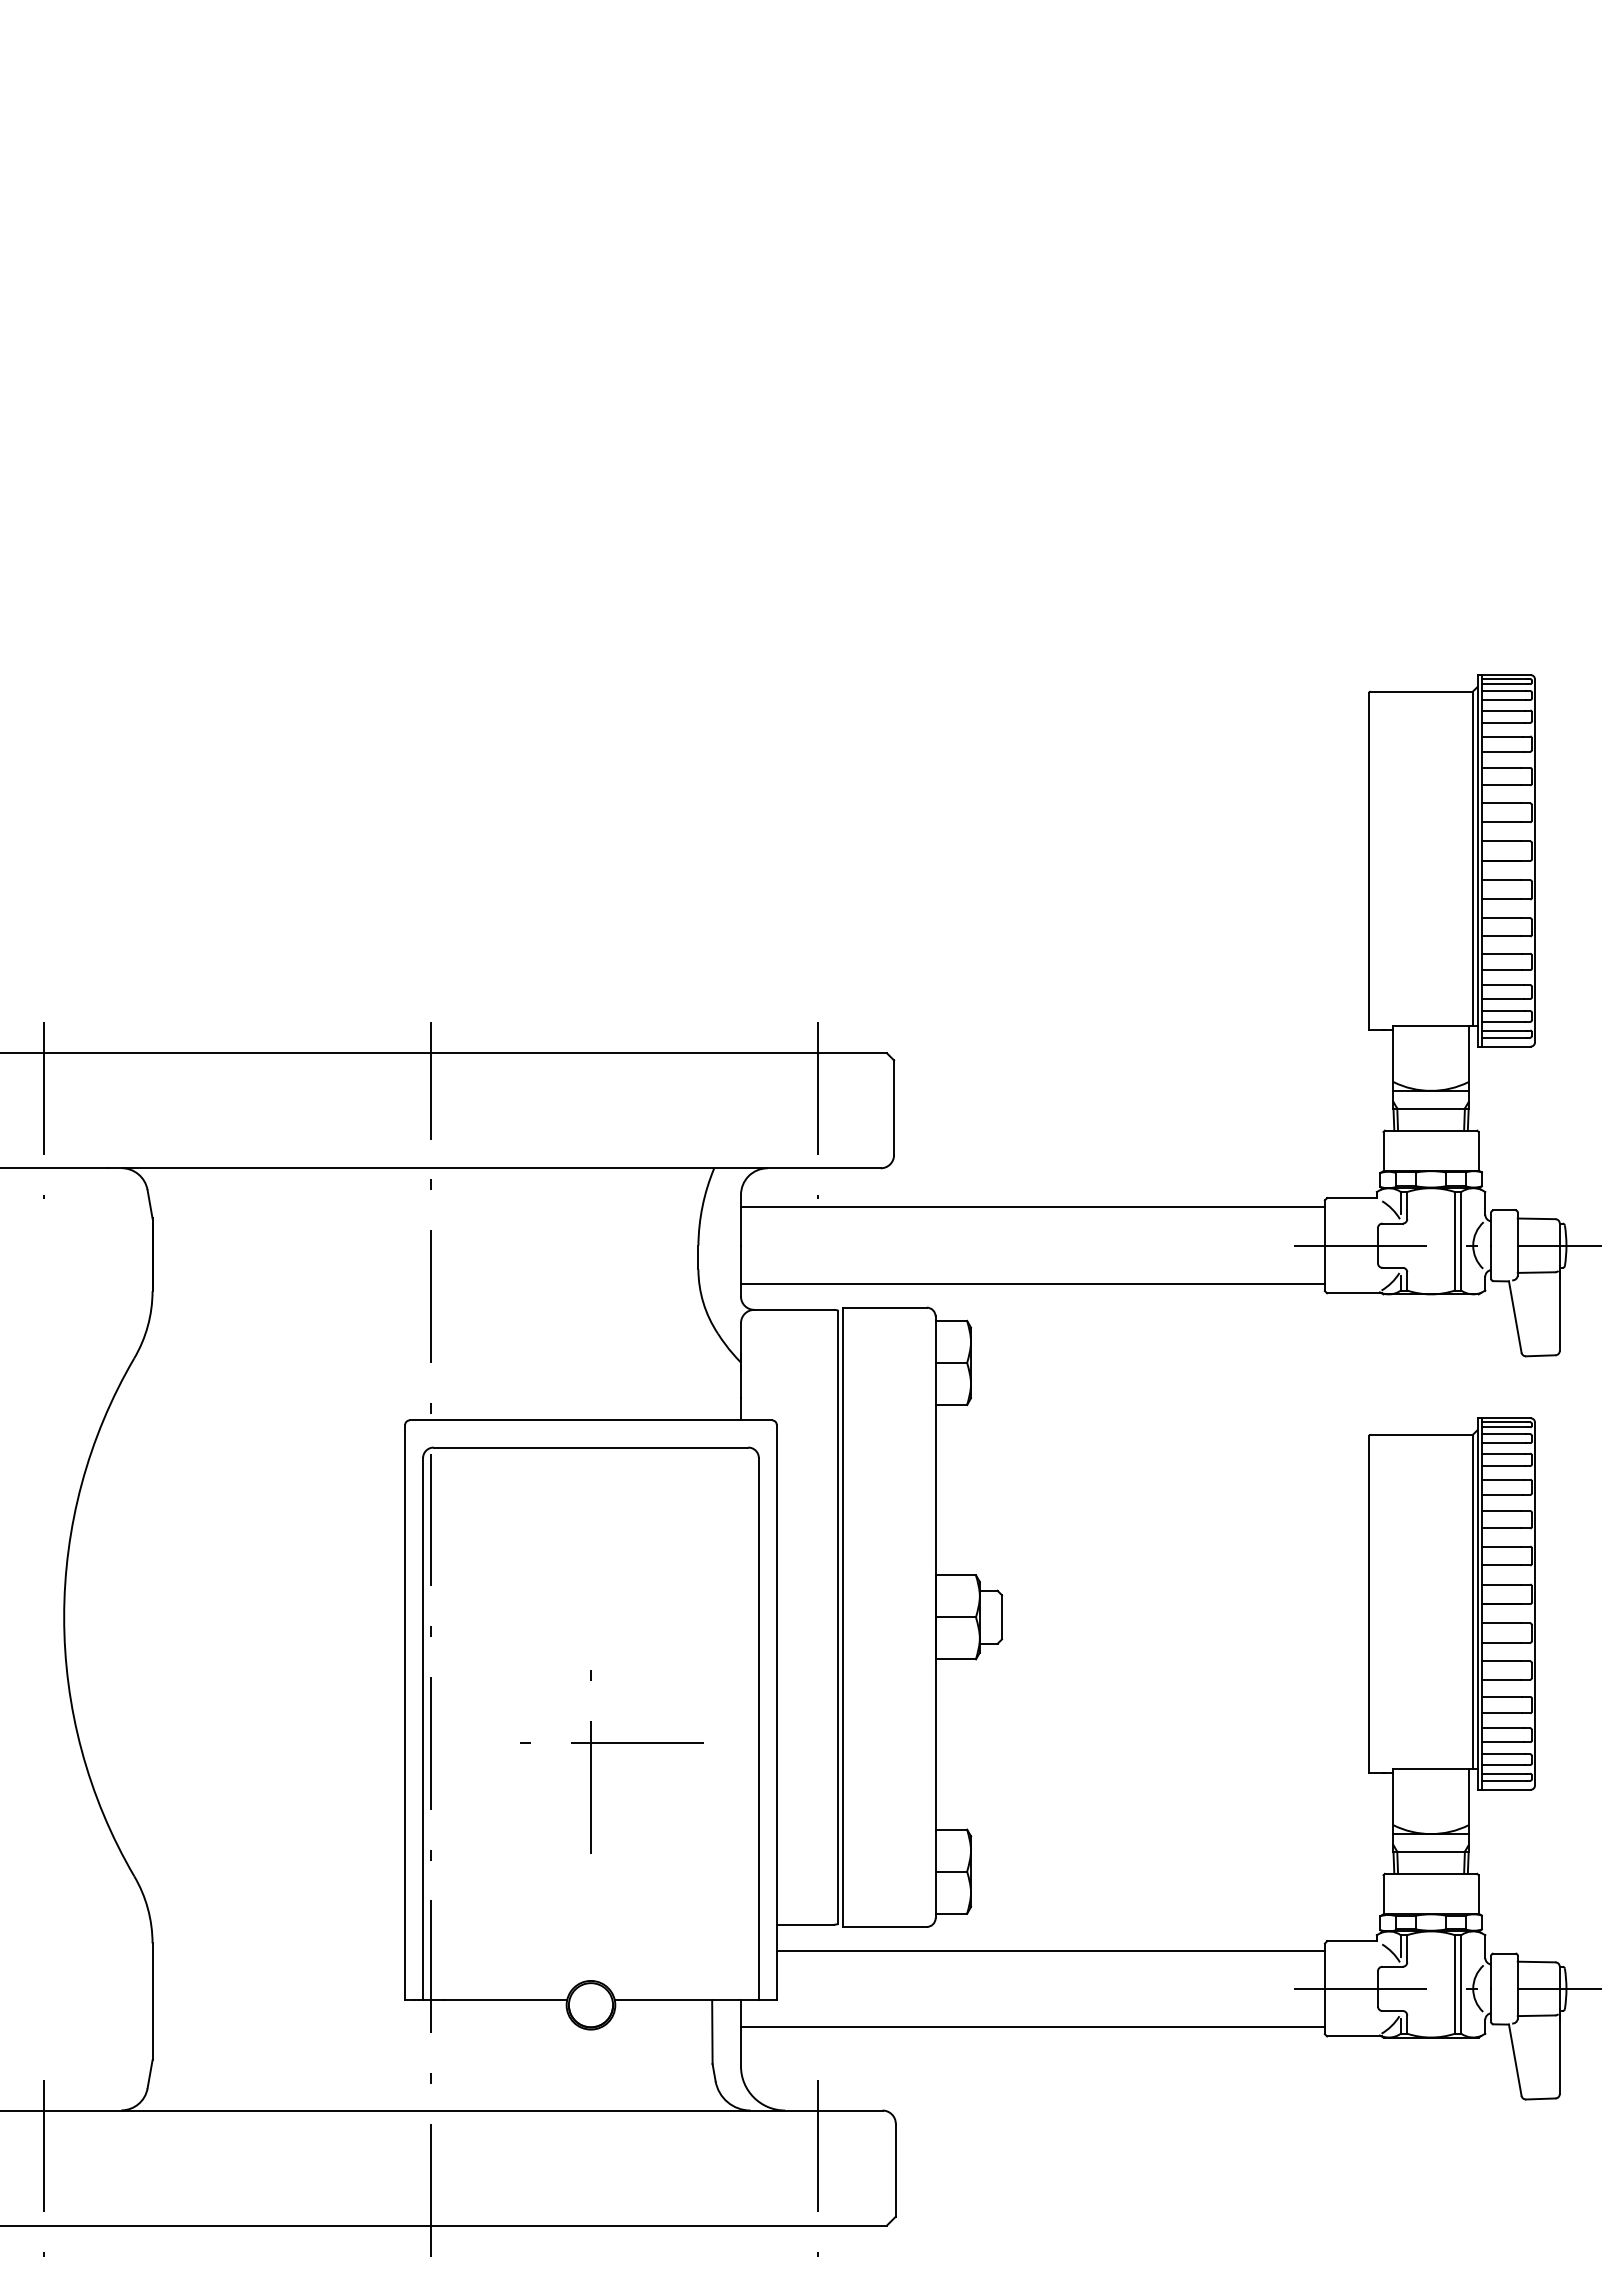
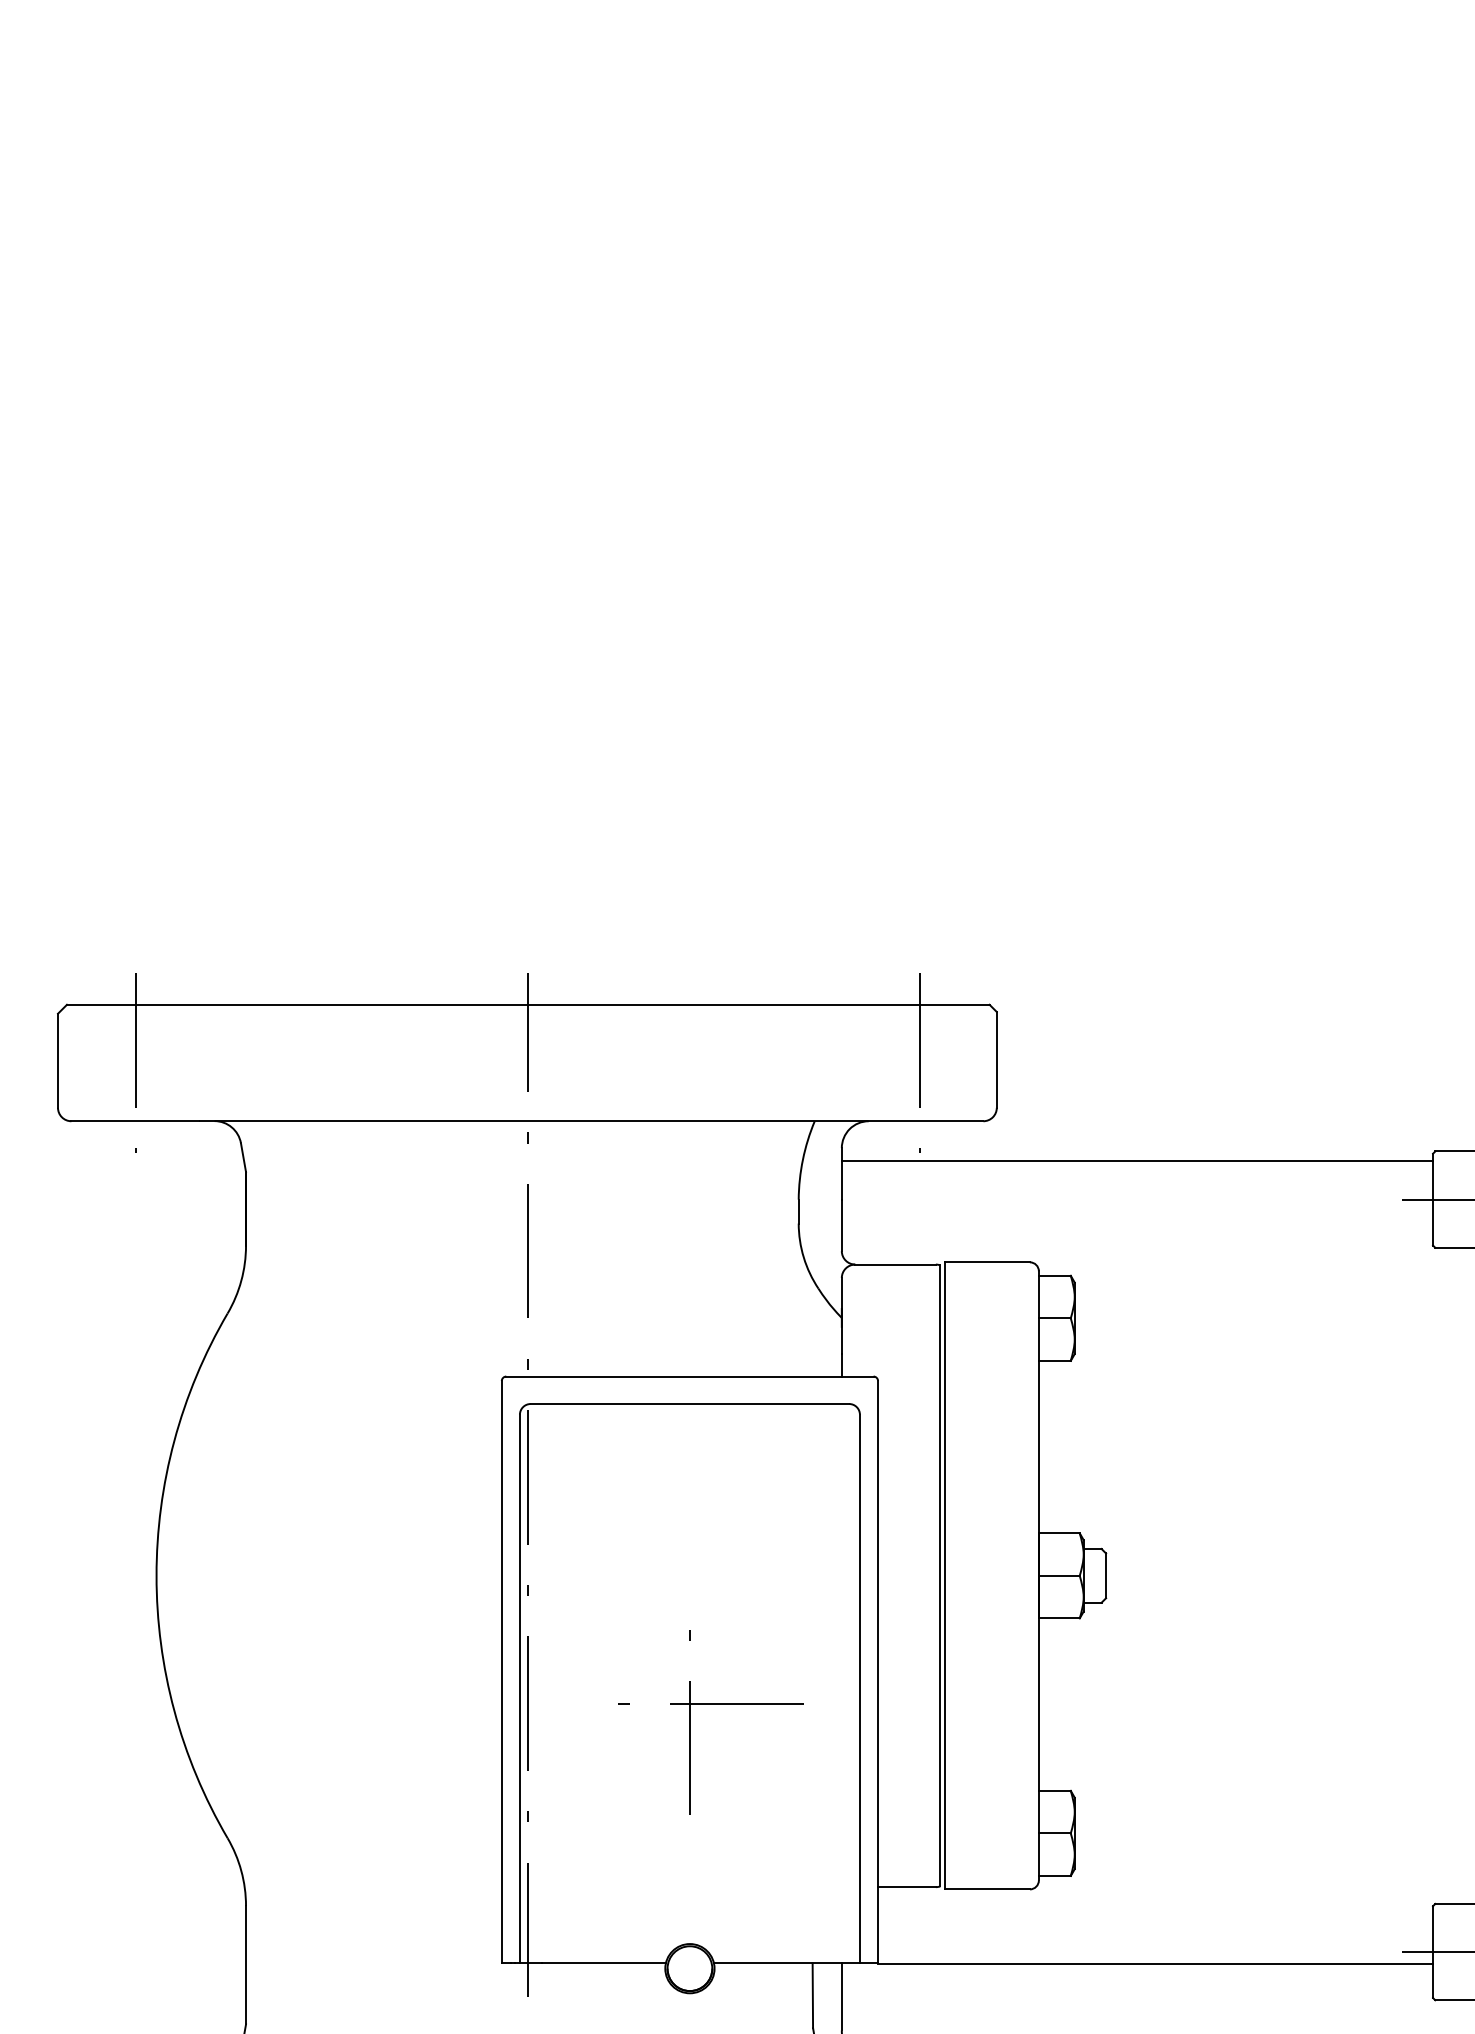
line: (1032, 1283) -> (1136, 1237), removed
line: (1050, 1950) -> (1155, 1963), moved
line: (1032, 2027) -> (1136, 1991), removed

